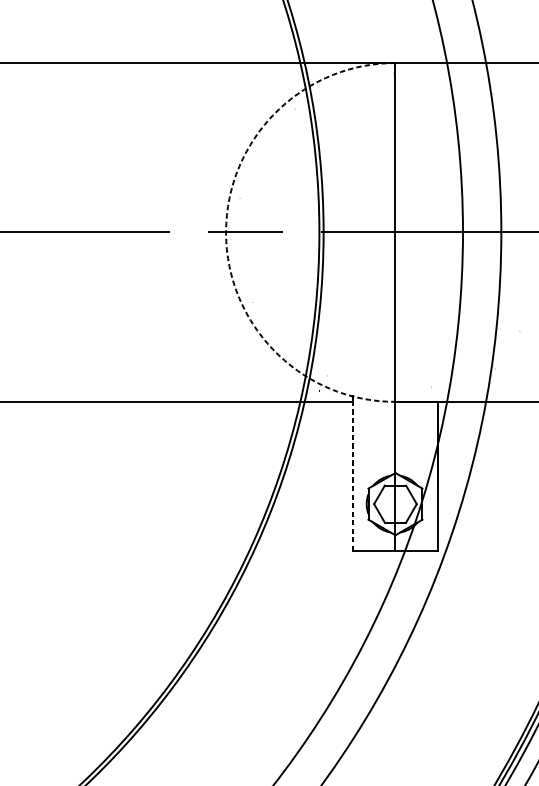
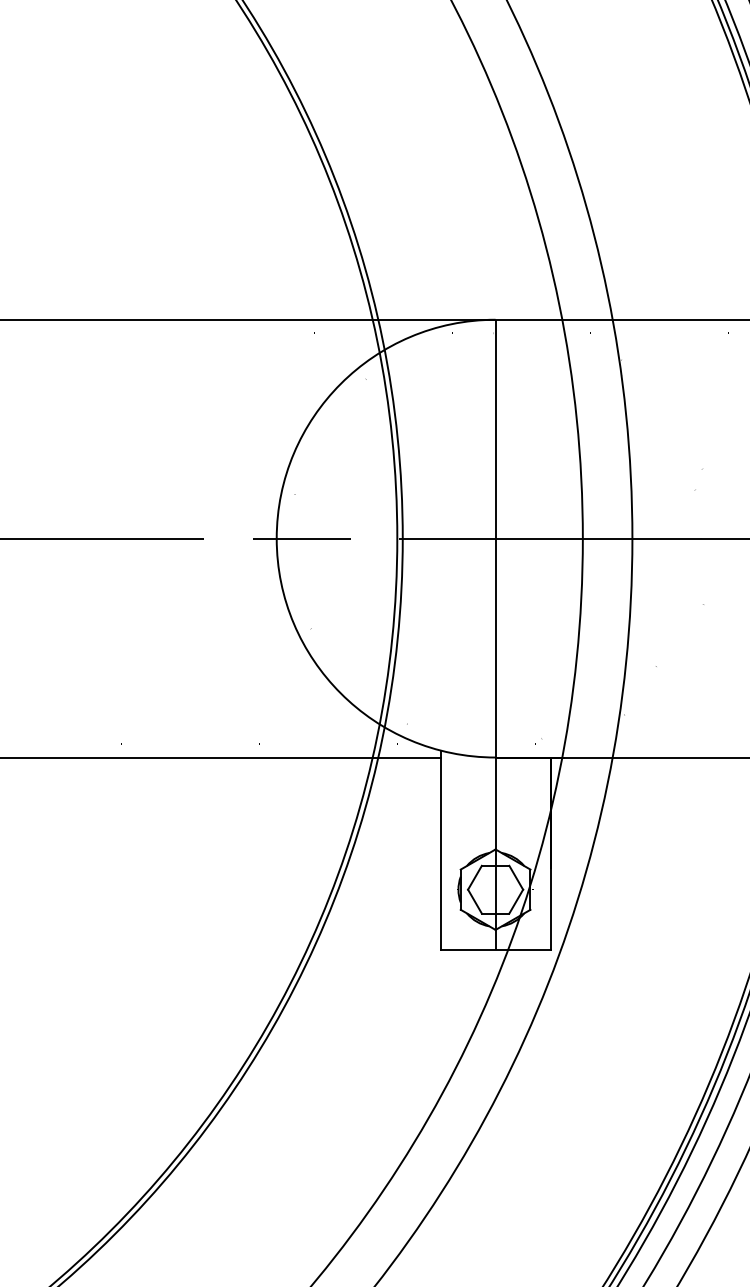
arc: (225, 232) -> (276, 538), dashed -> solid
line: (352, 476) -> (440, 853), dashed -> solid

